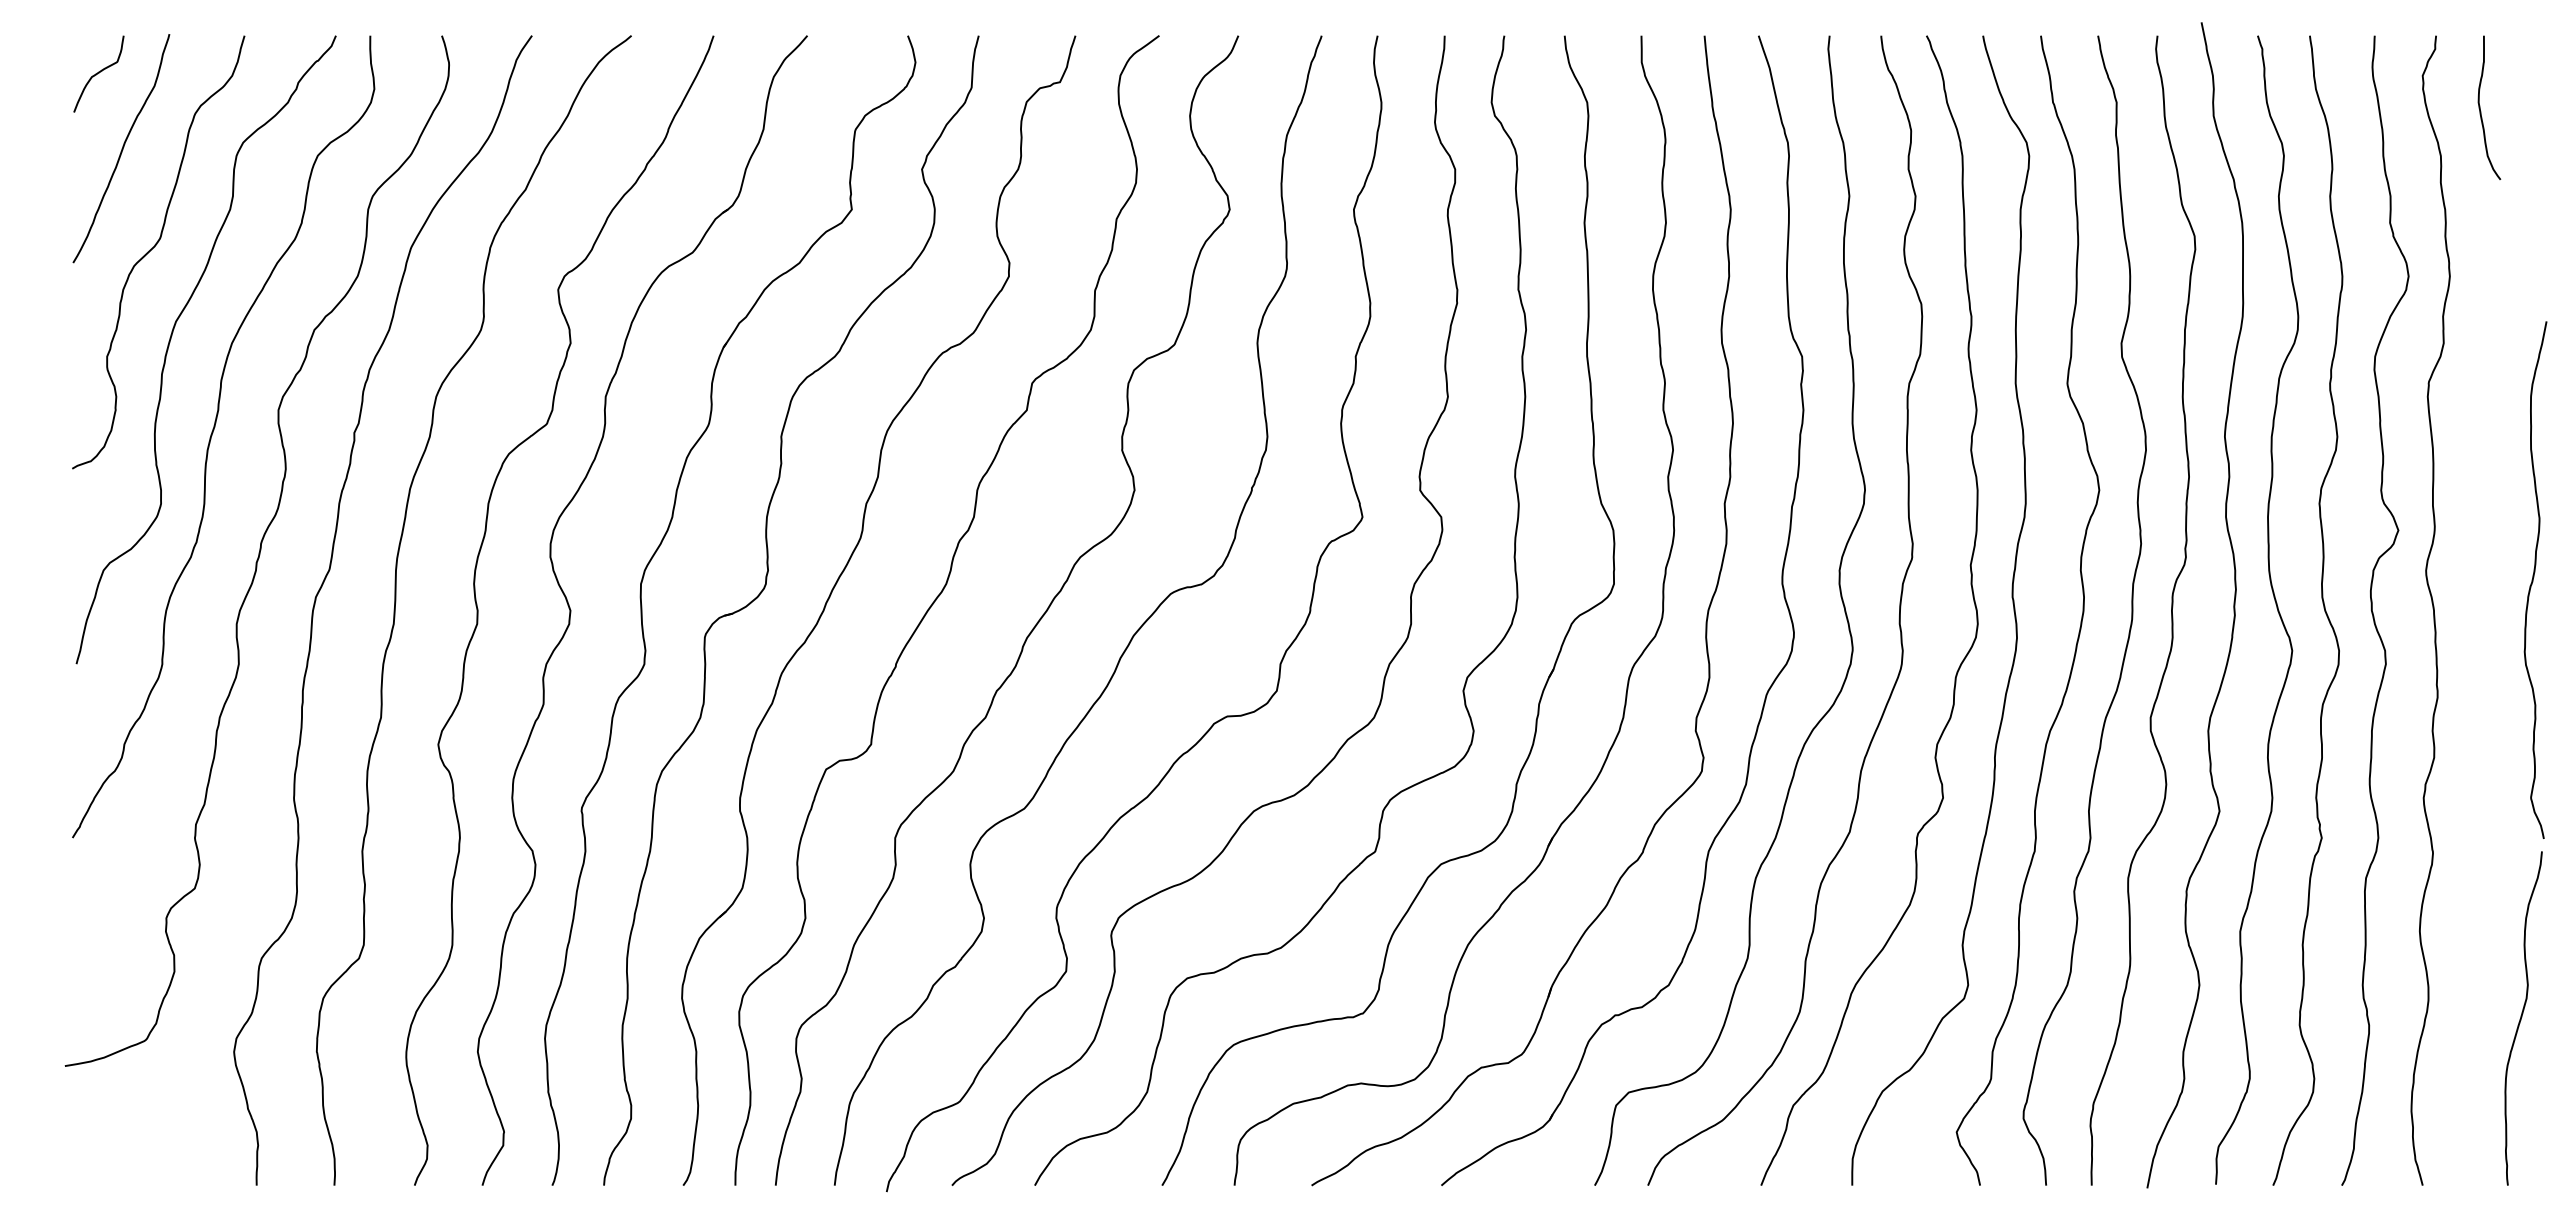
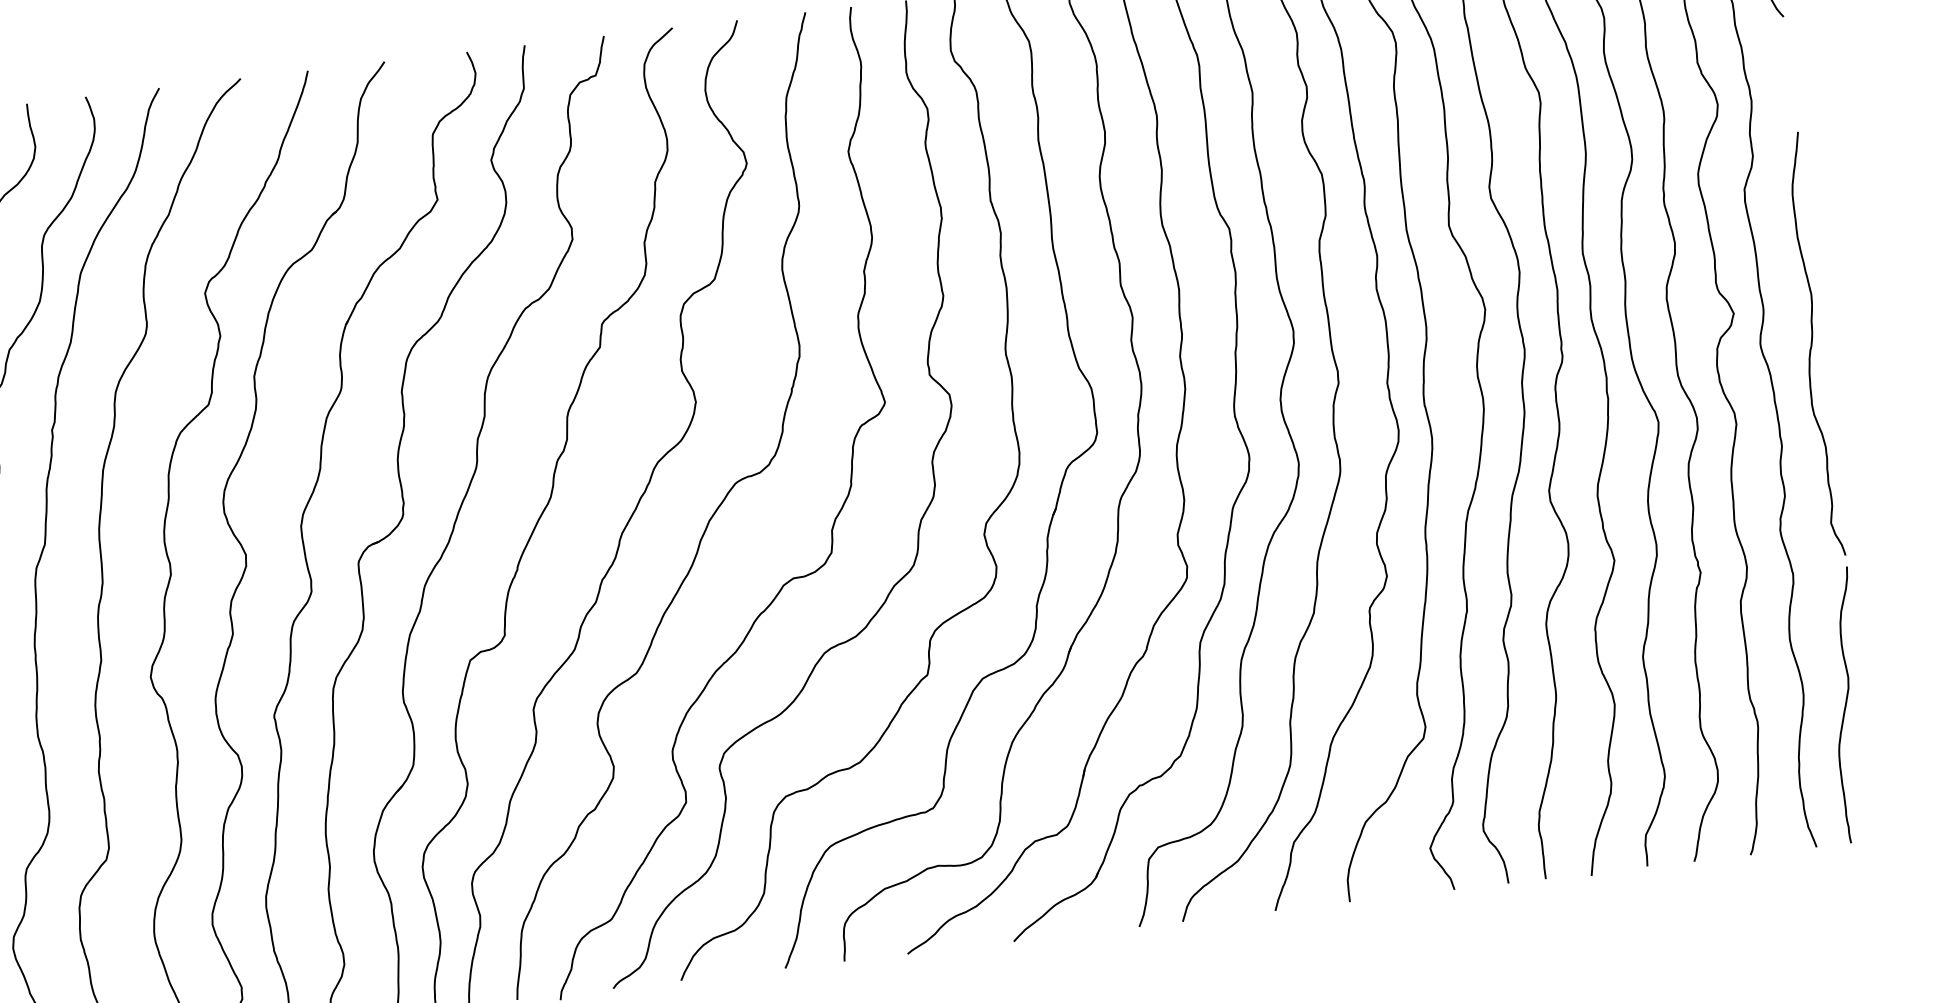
curve: (2533, 579) -> (1812, 344), moved
curve: (2522, 1017) -> (1846, 704), moved

